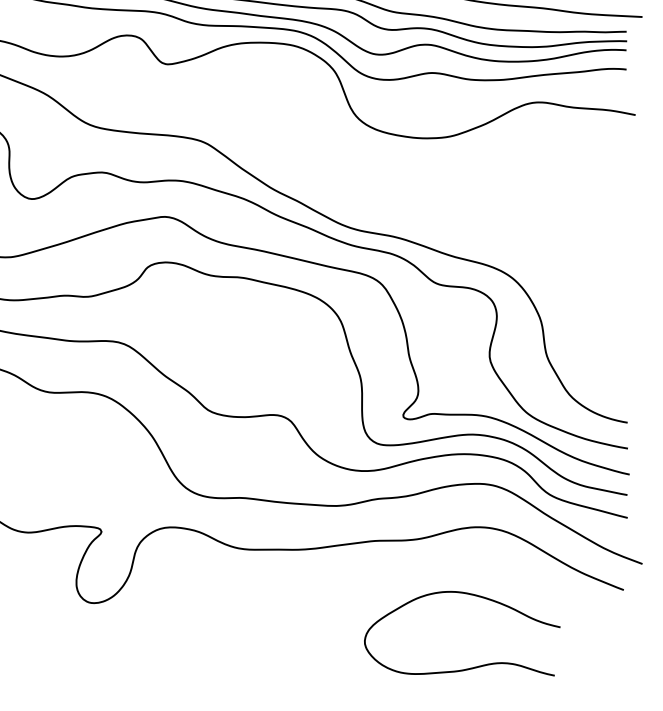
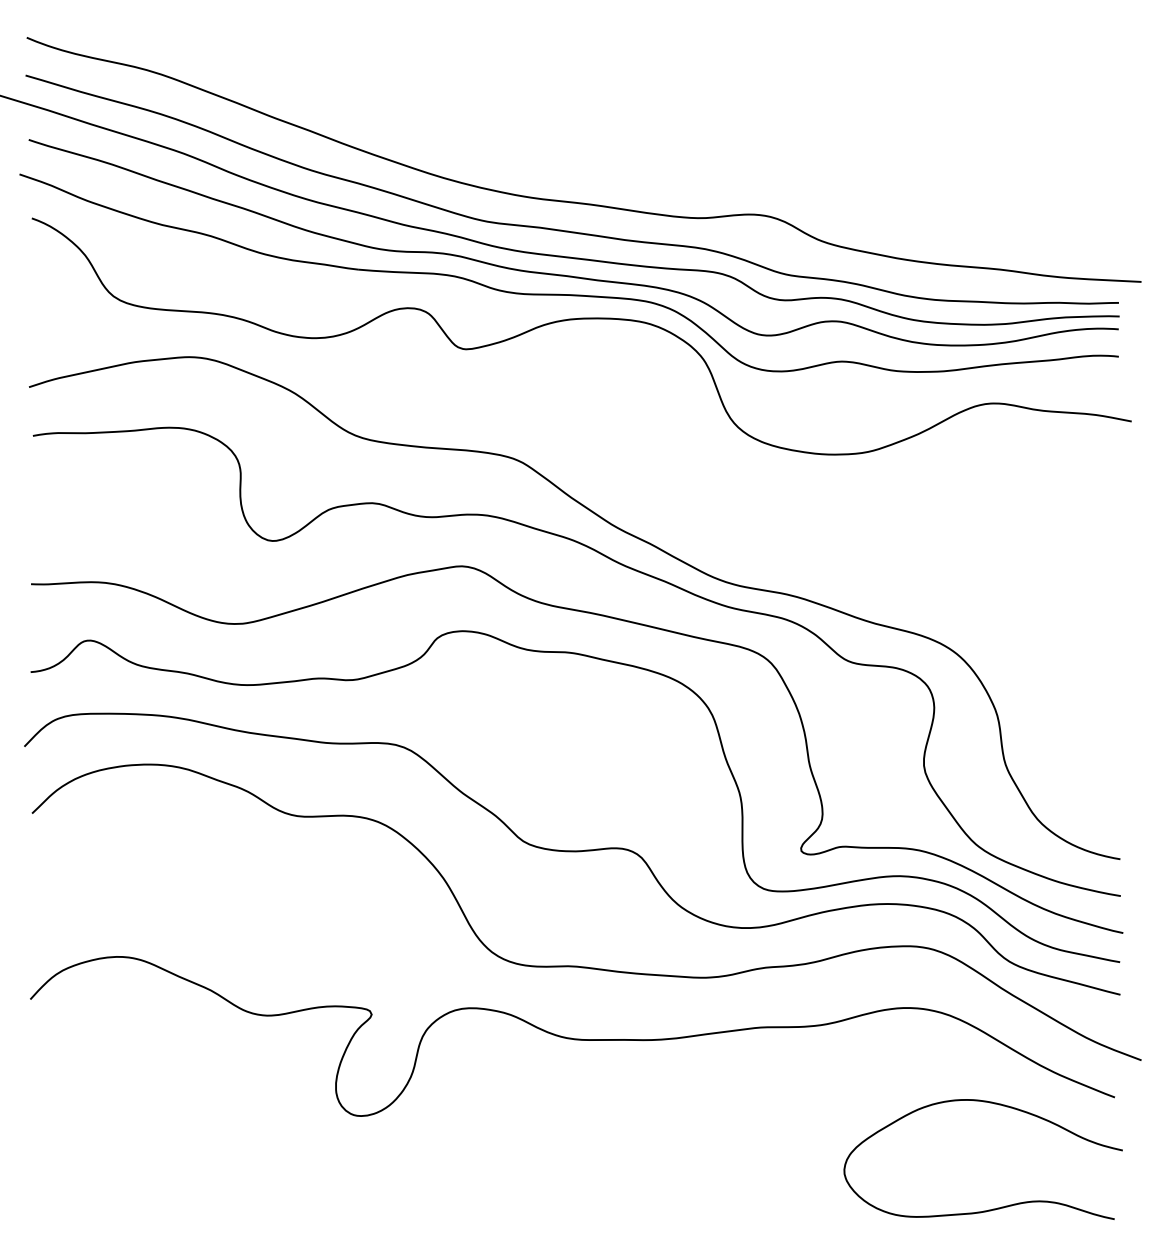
curve: (469, 668) -> (993, 1208), moved

